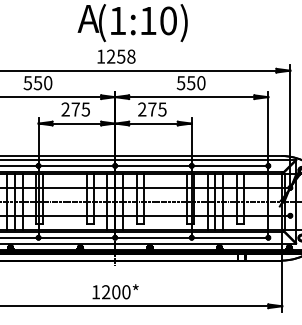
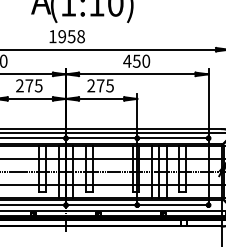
text: (111, 56) -> (62, 36), 1258 -> 1958
text: (180, 83) -> (126, 61), 550 -> 450

